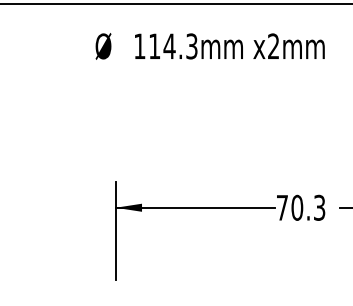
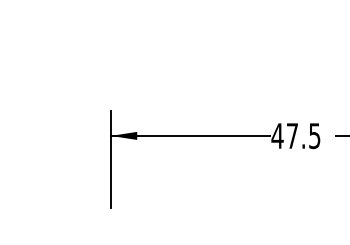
text: (300, 207) -> (295, 135), 70.3 -> 47.5

